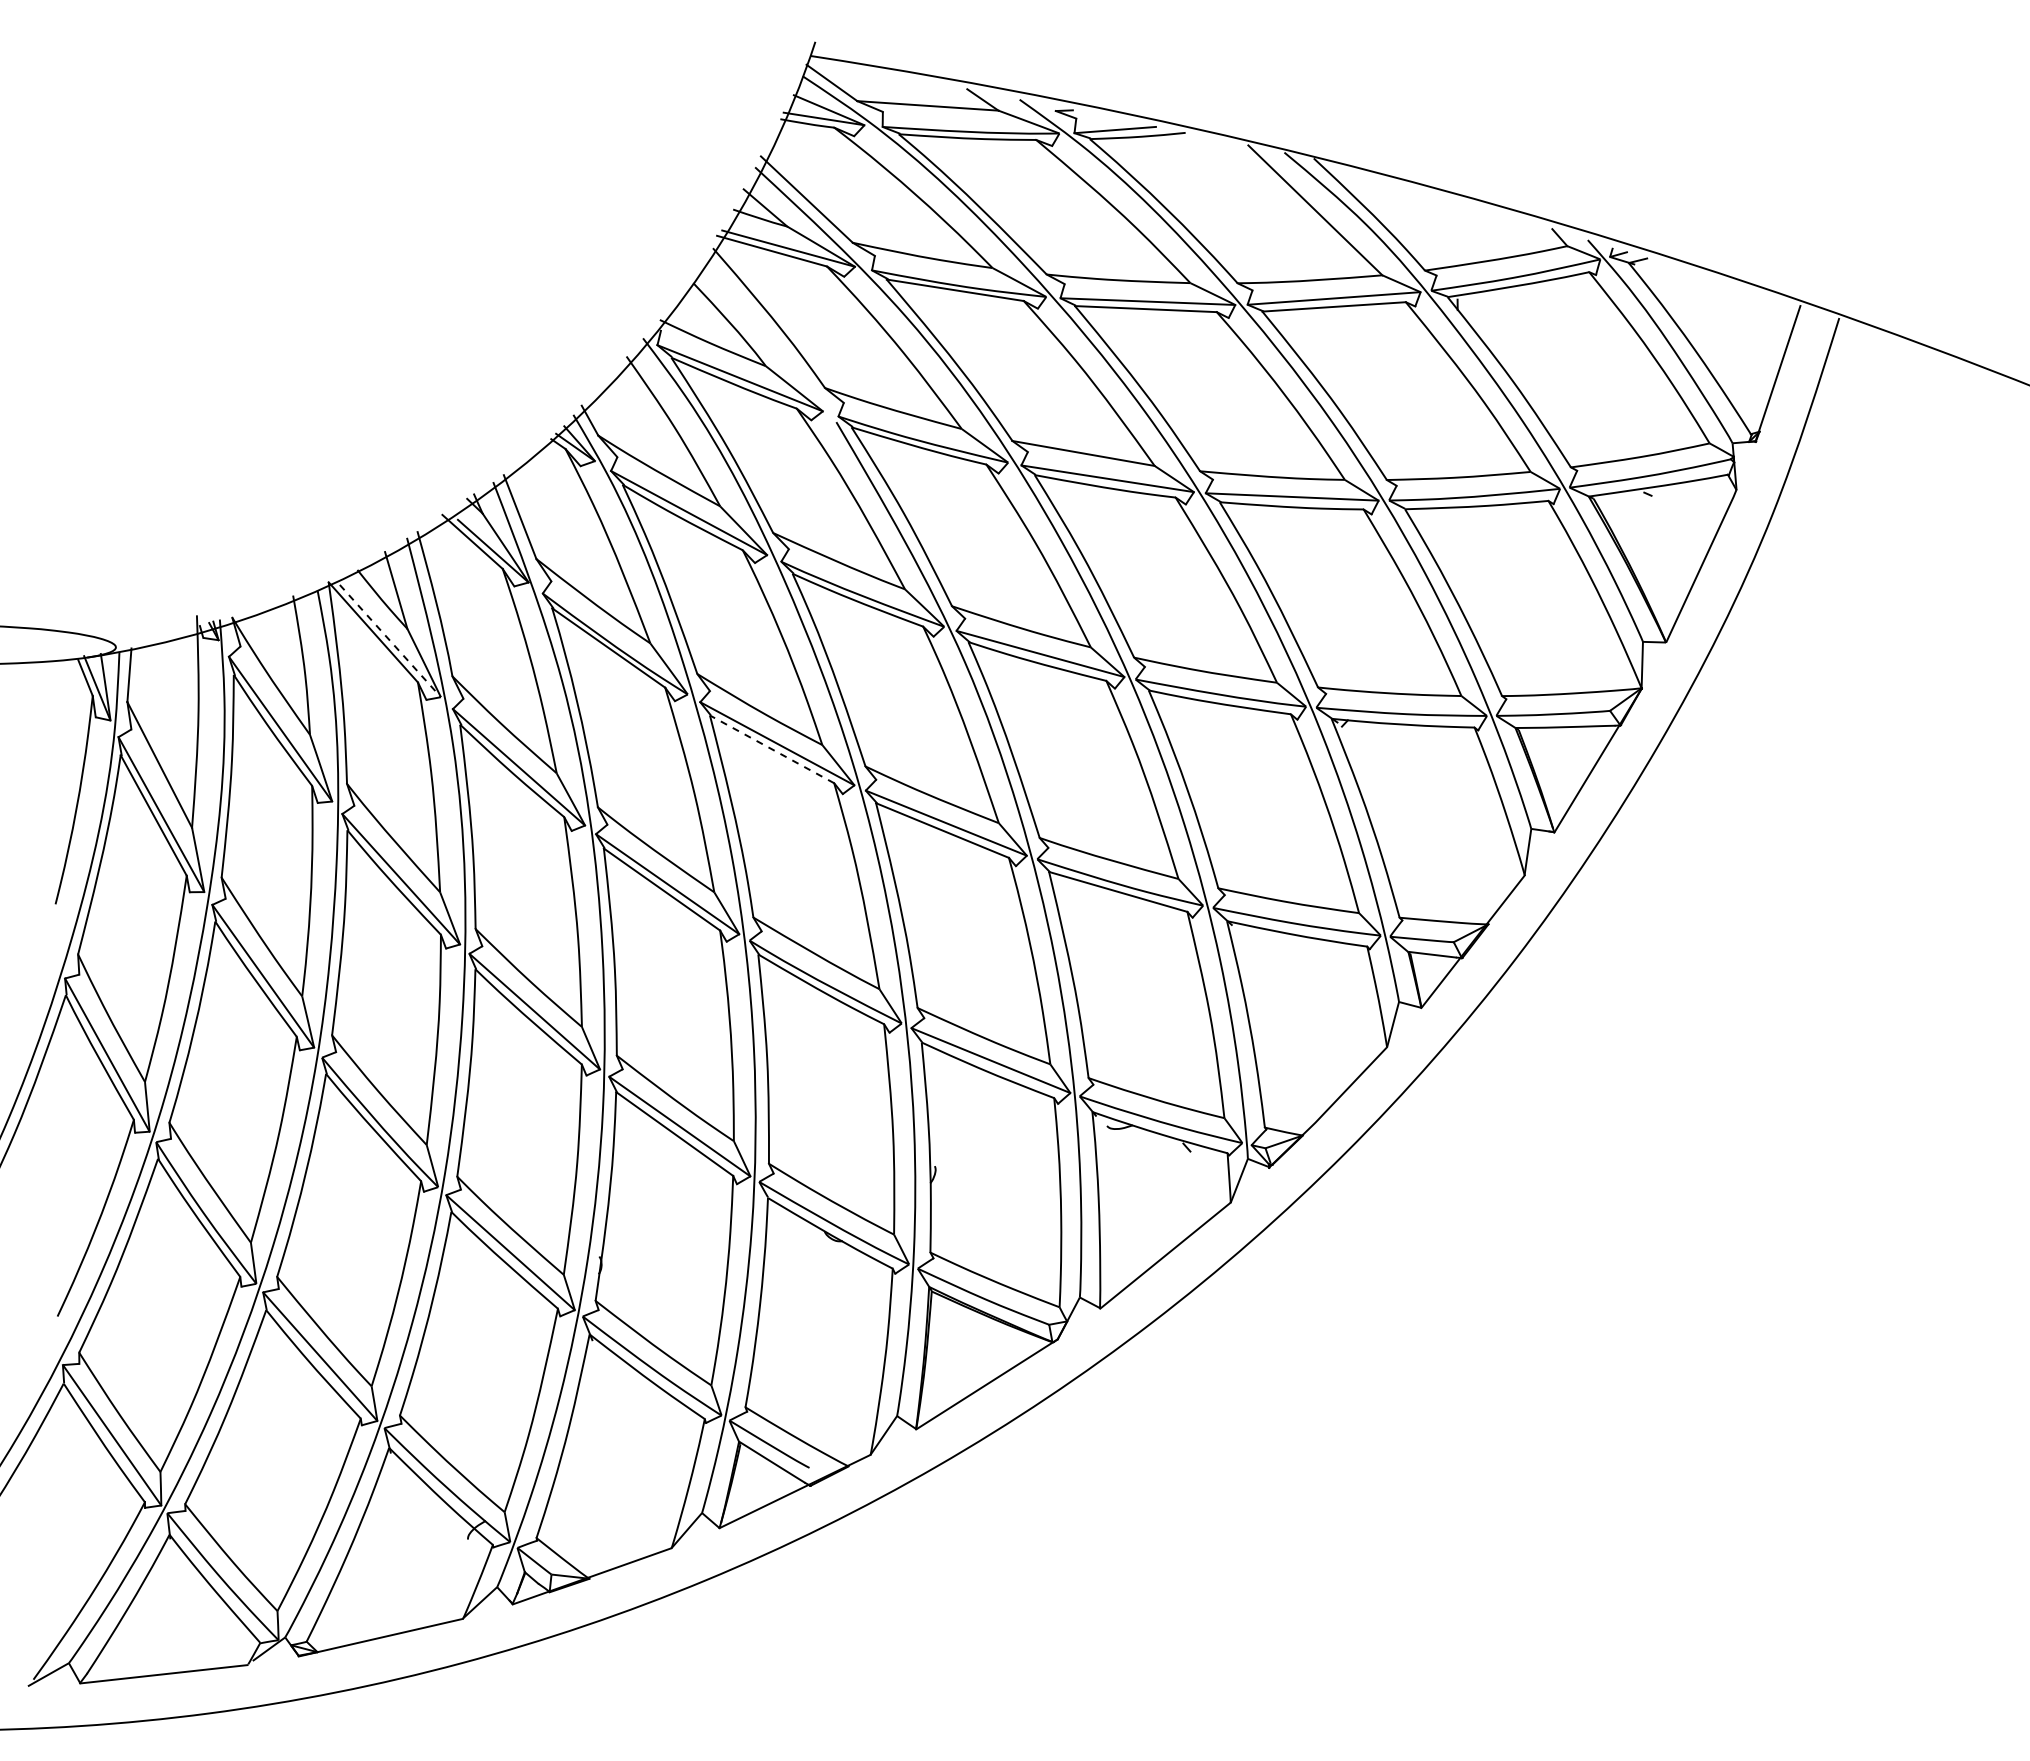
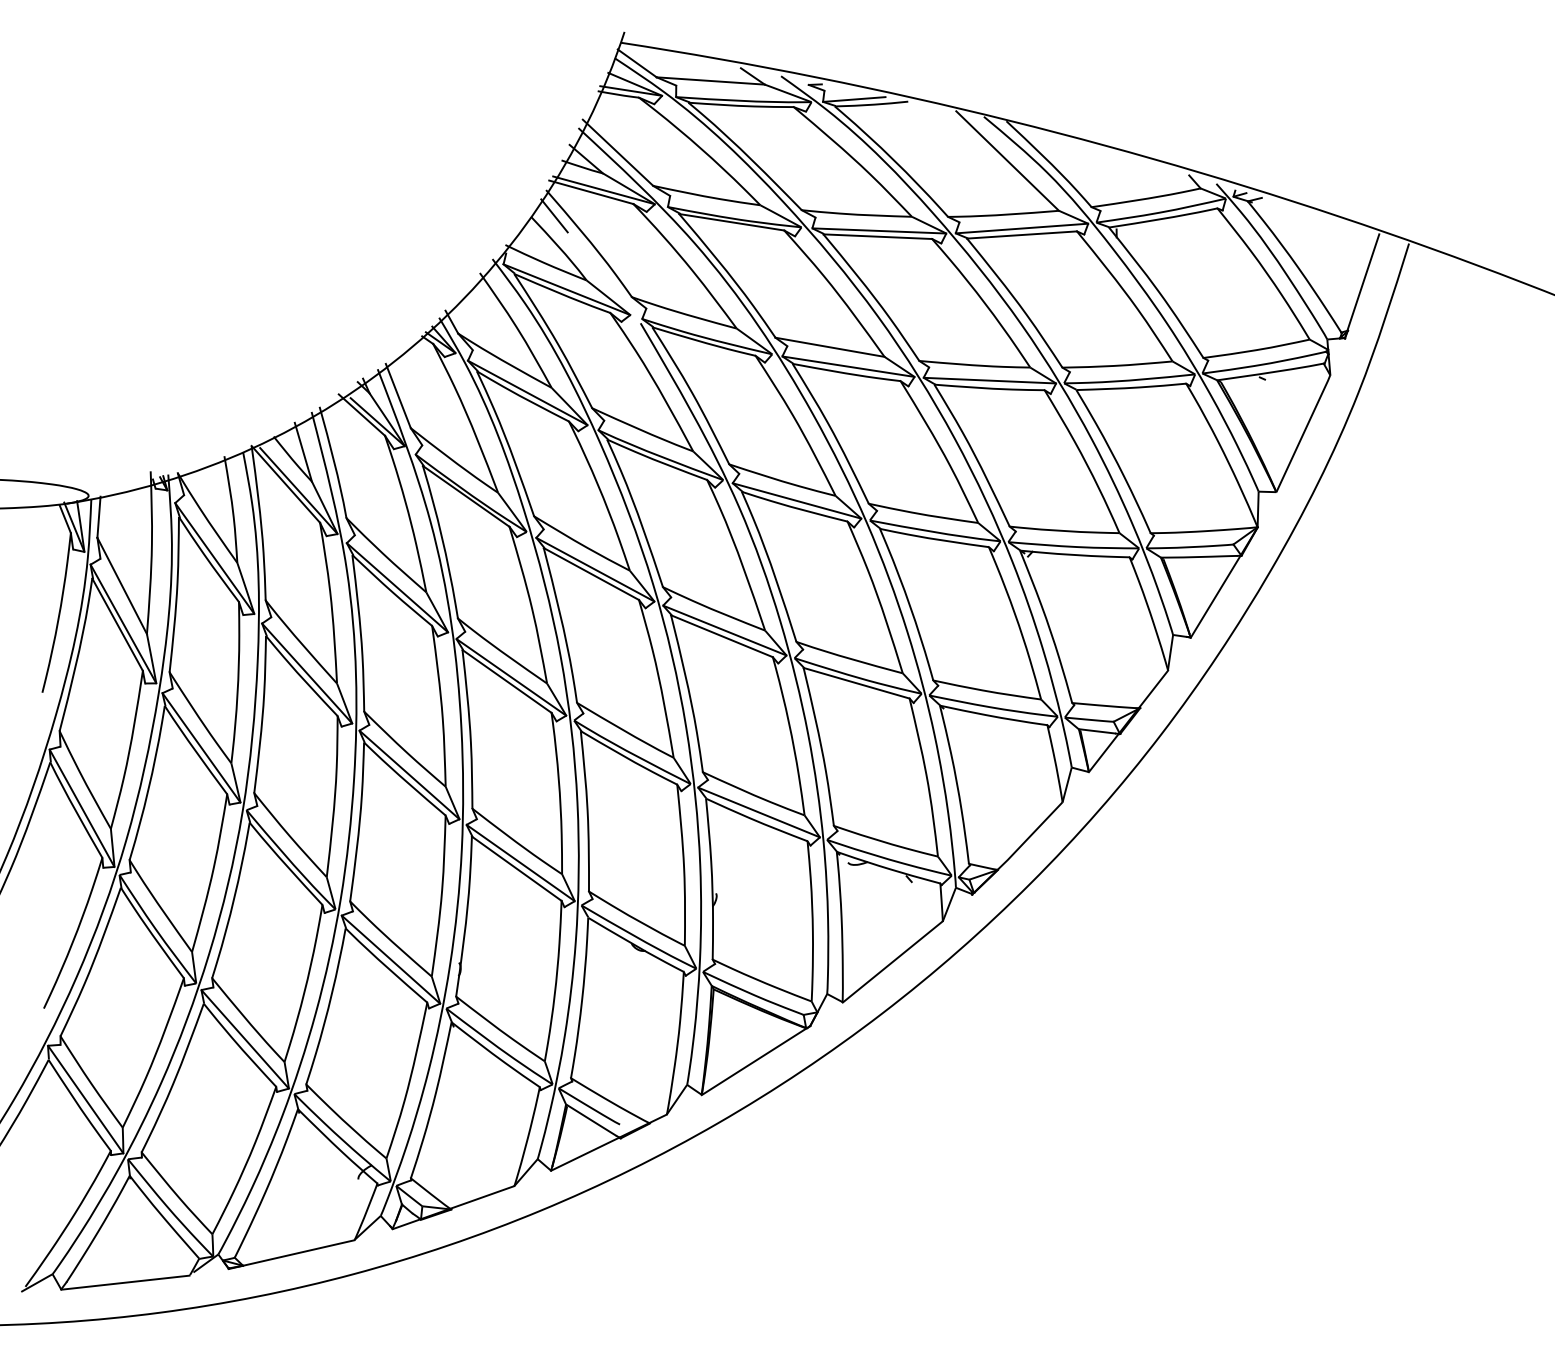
line: (723, 281) -> (554, 215), added
line: (390, 641) -> (299, 491), dashed -> solid
line: (772, 749) -> (591, 574), dashed -> solid

